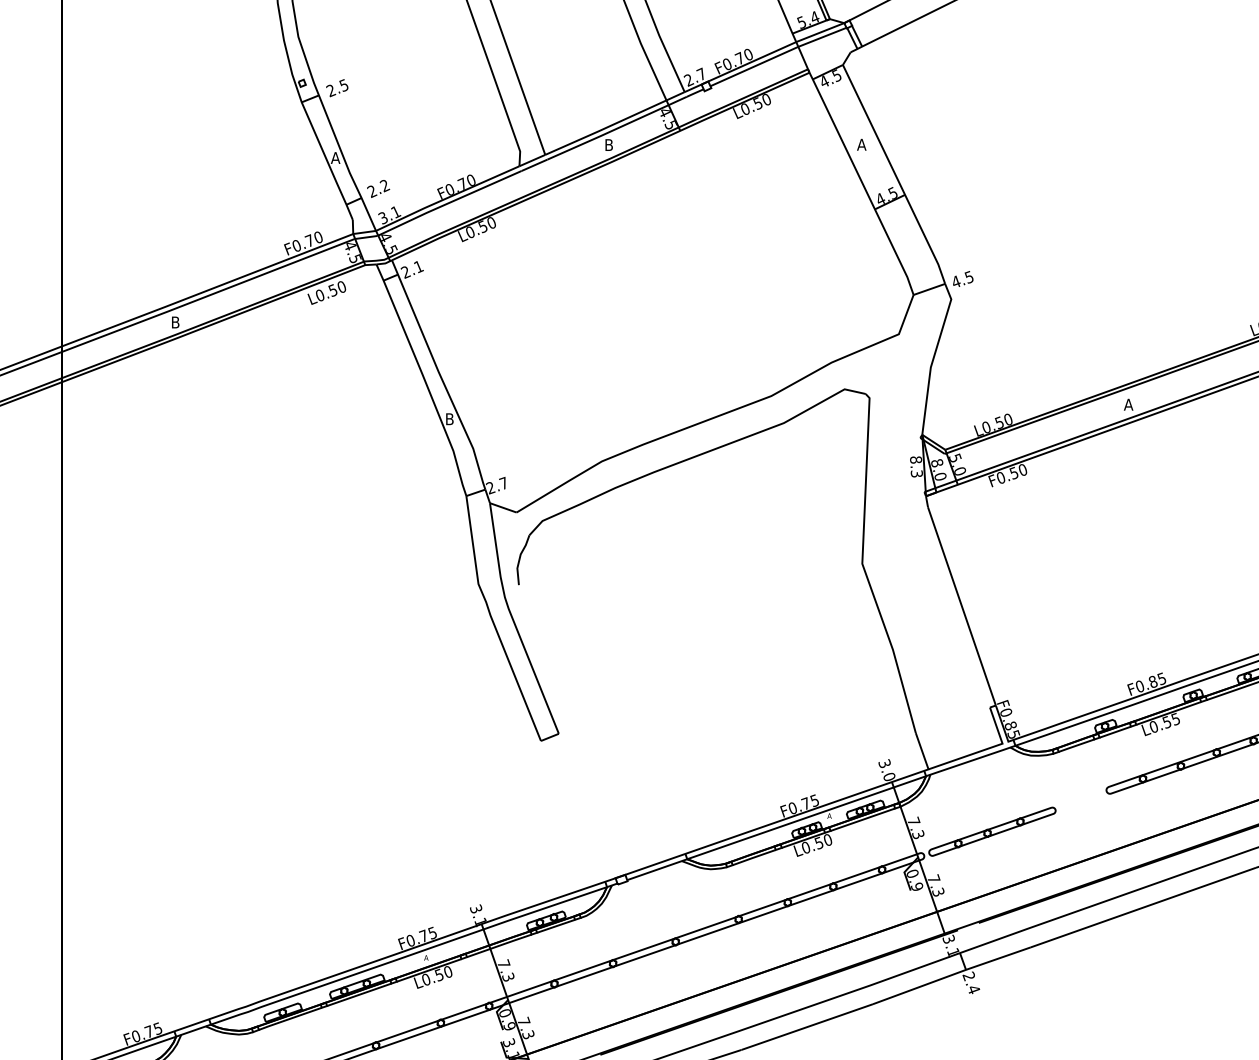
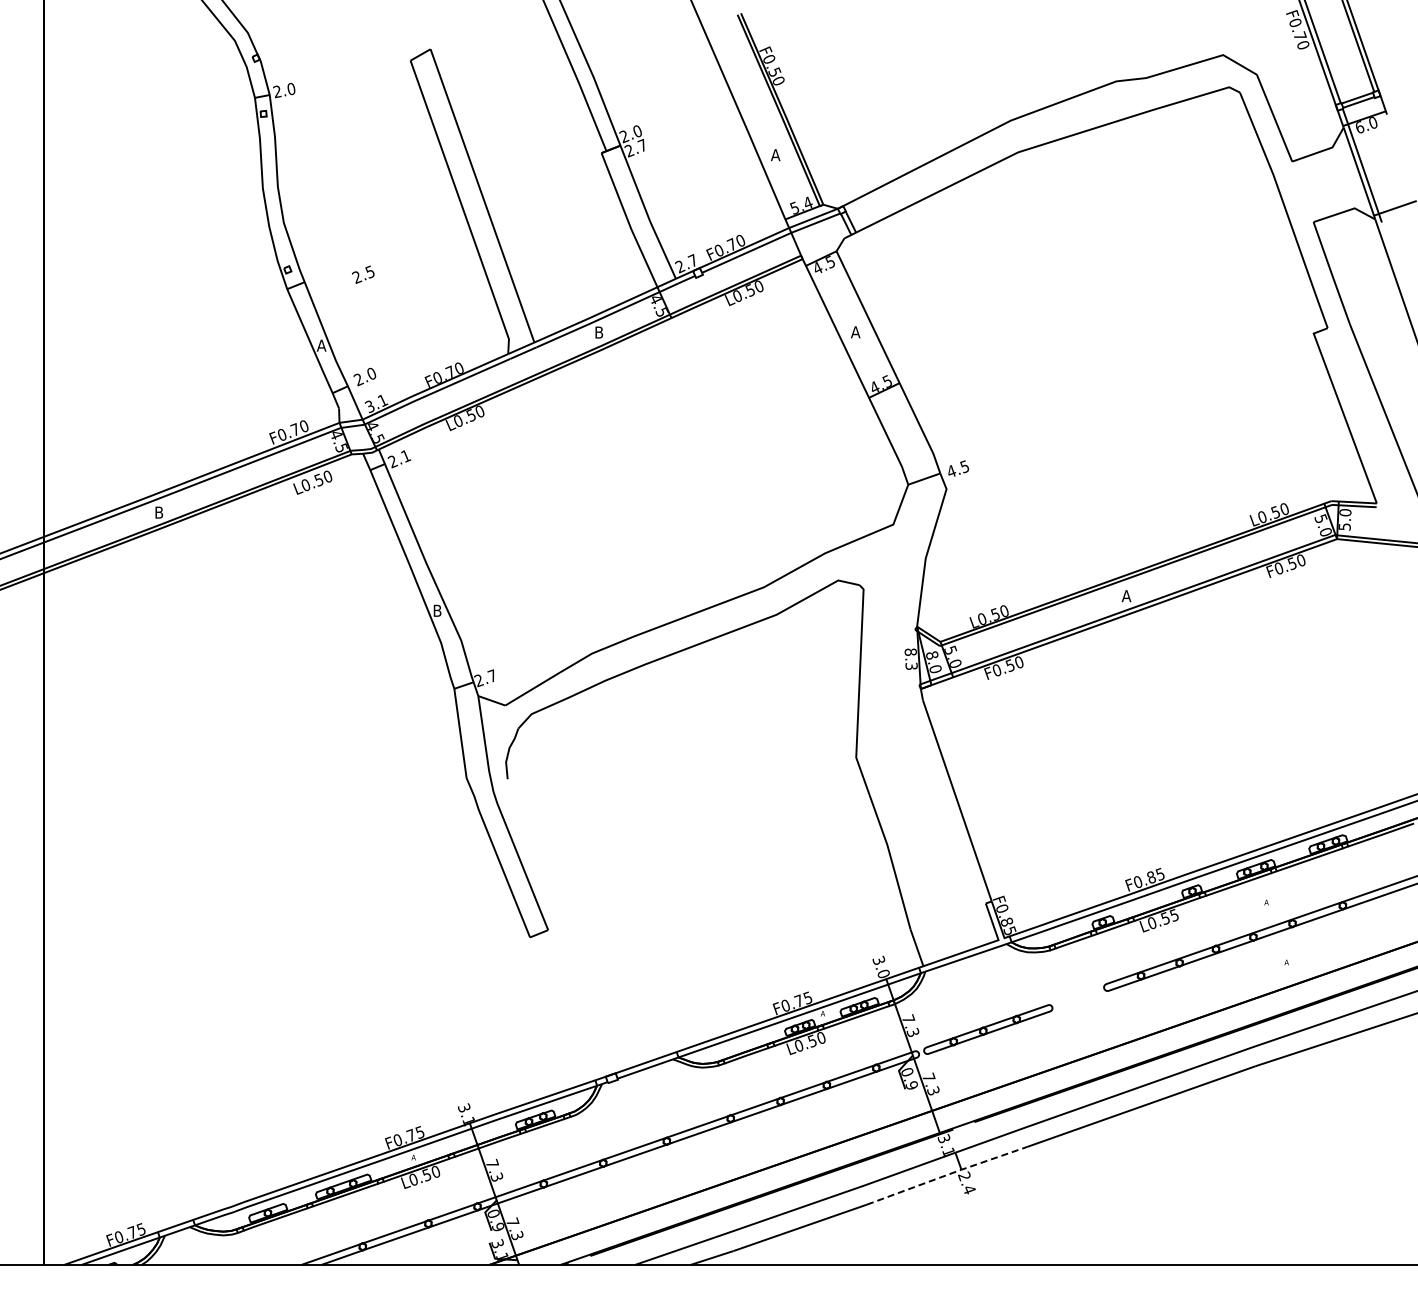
text: (337, 87) -> (363, 274), moved
text: (384, 186) -> (371, 374), 2.2 -> 2.0
line: (952, 974) -> (947, 1174), solid -> dashed

